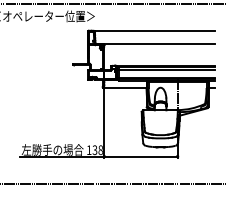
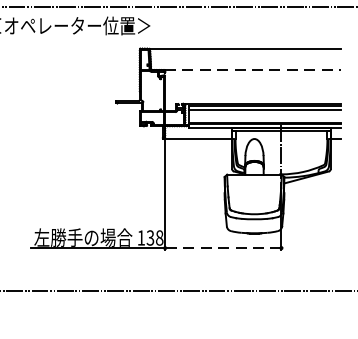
line: (159, 44) -> (252, 70), solid -> dashed
line: (140, 156) -> (222, 247), solid -> dashed

